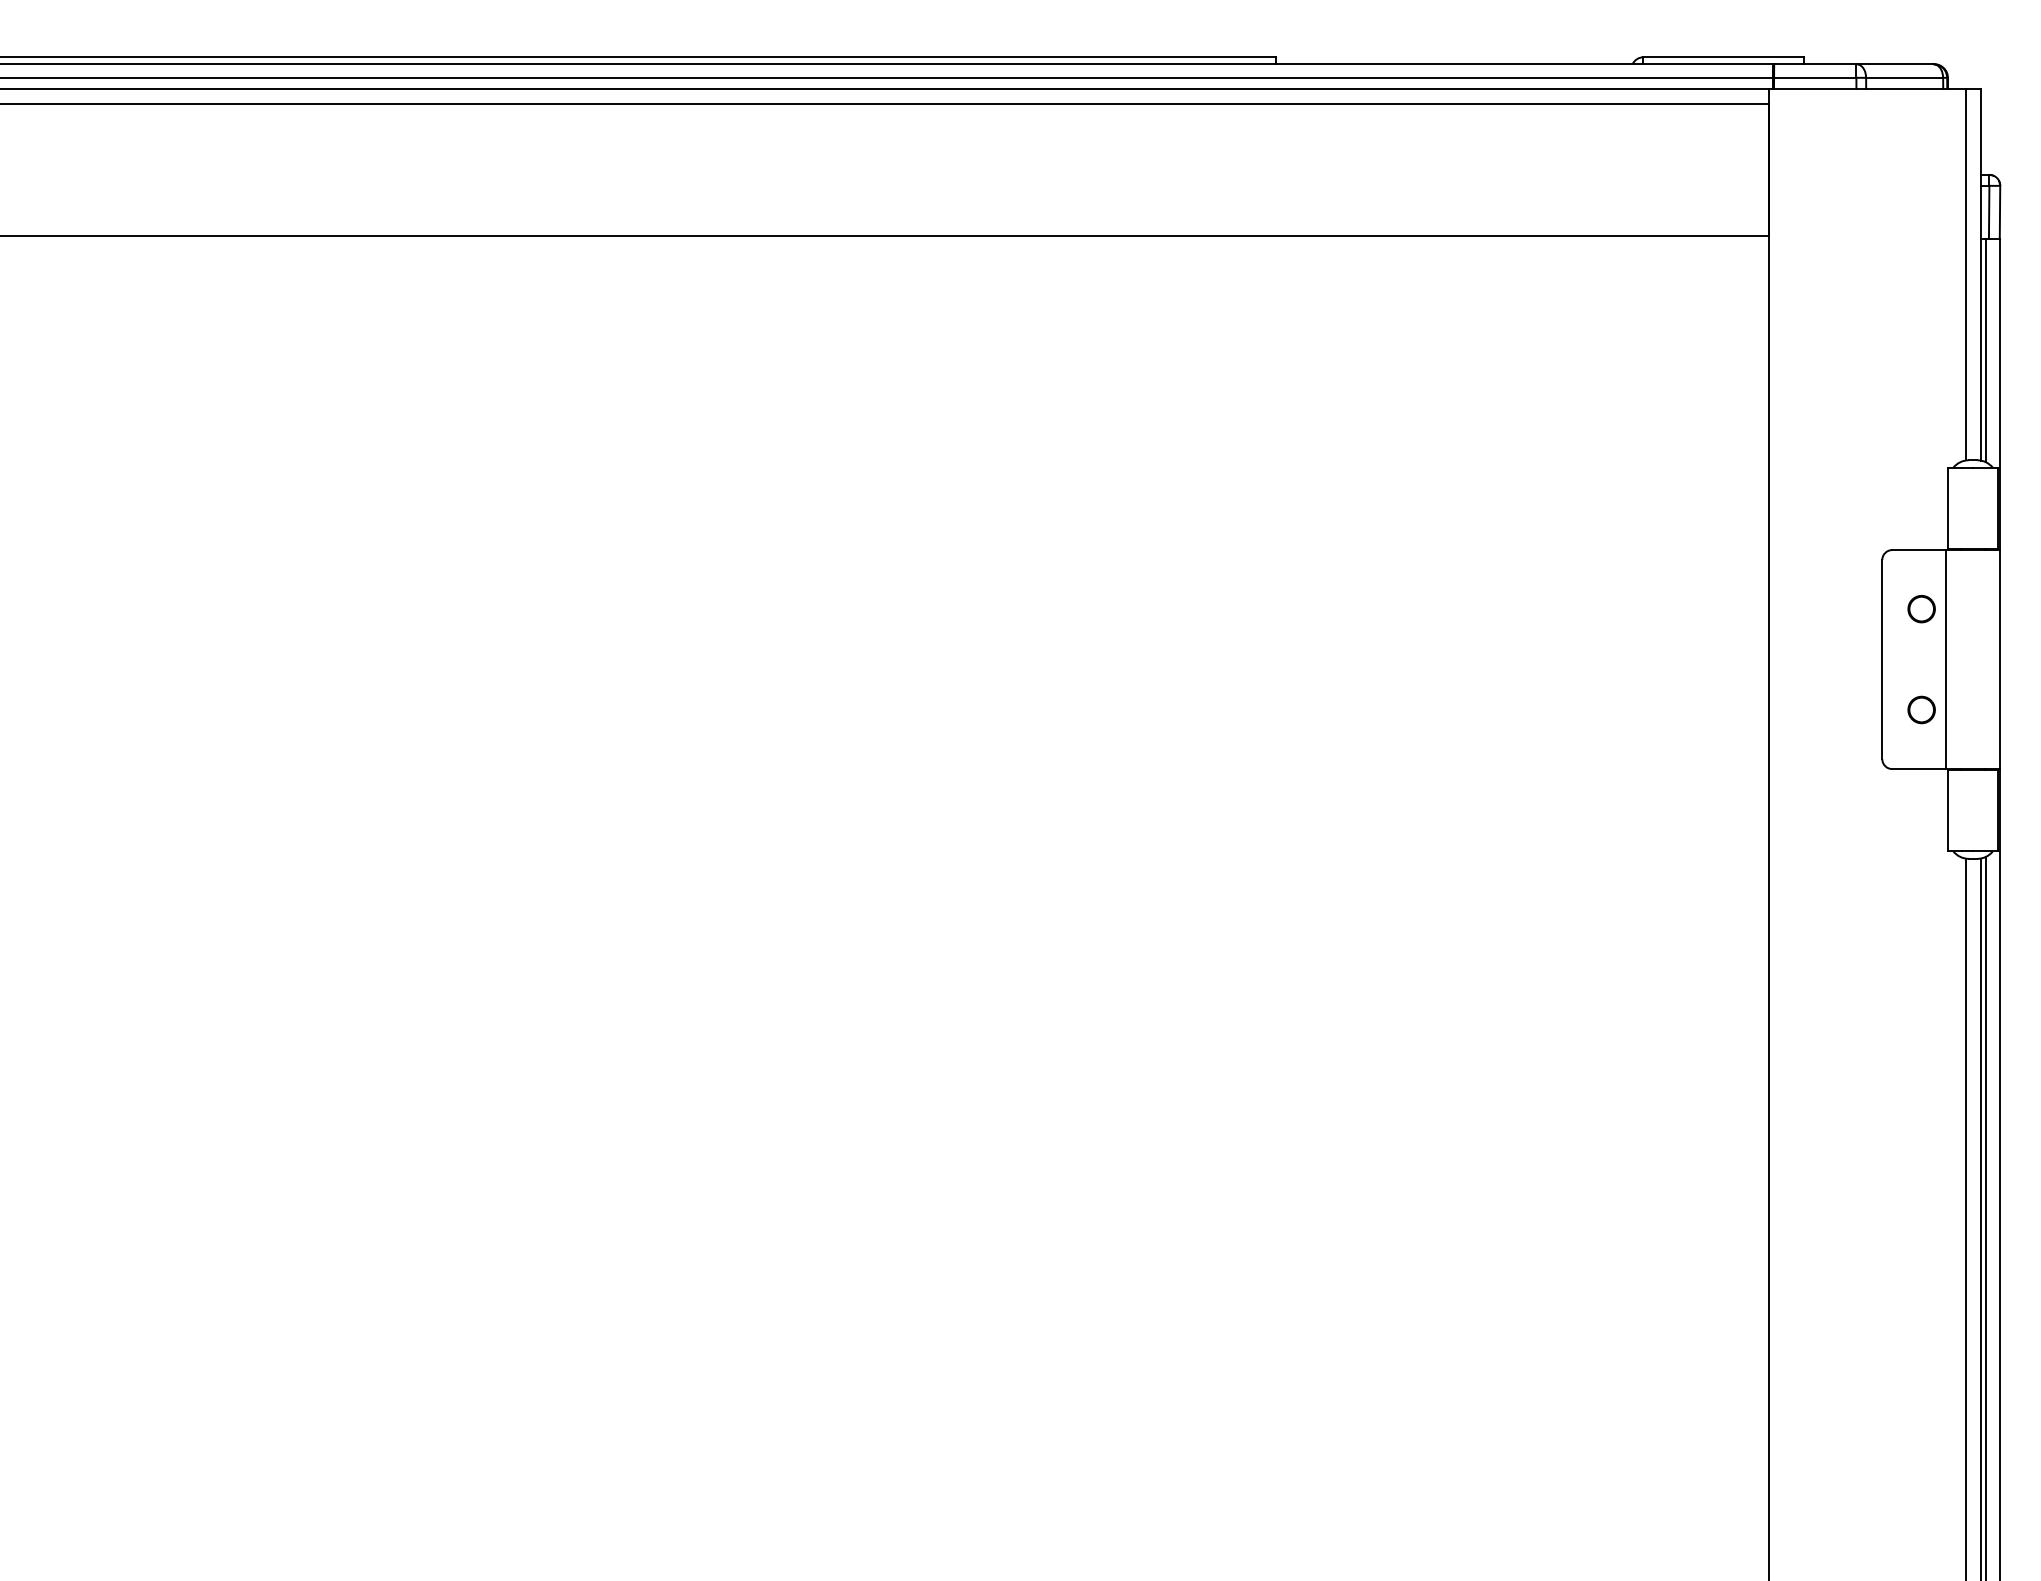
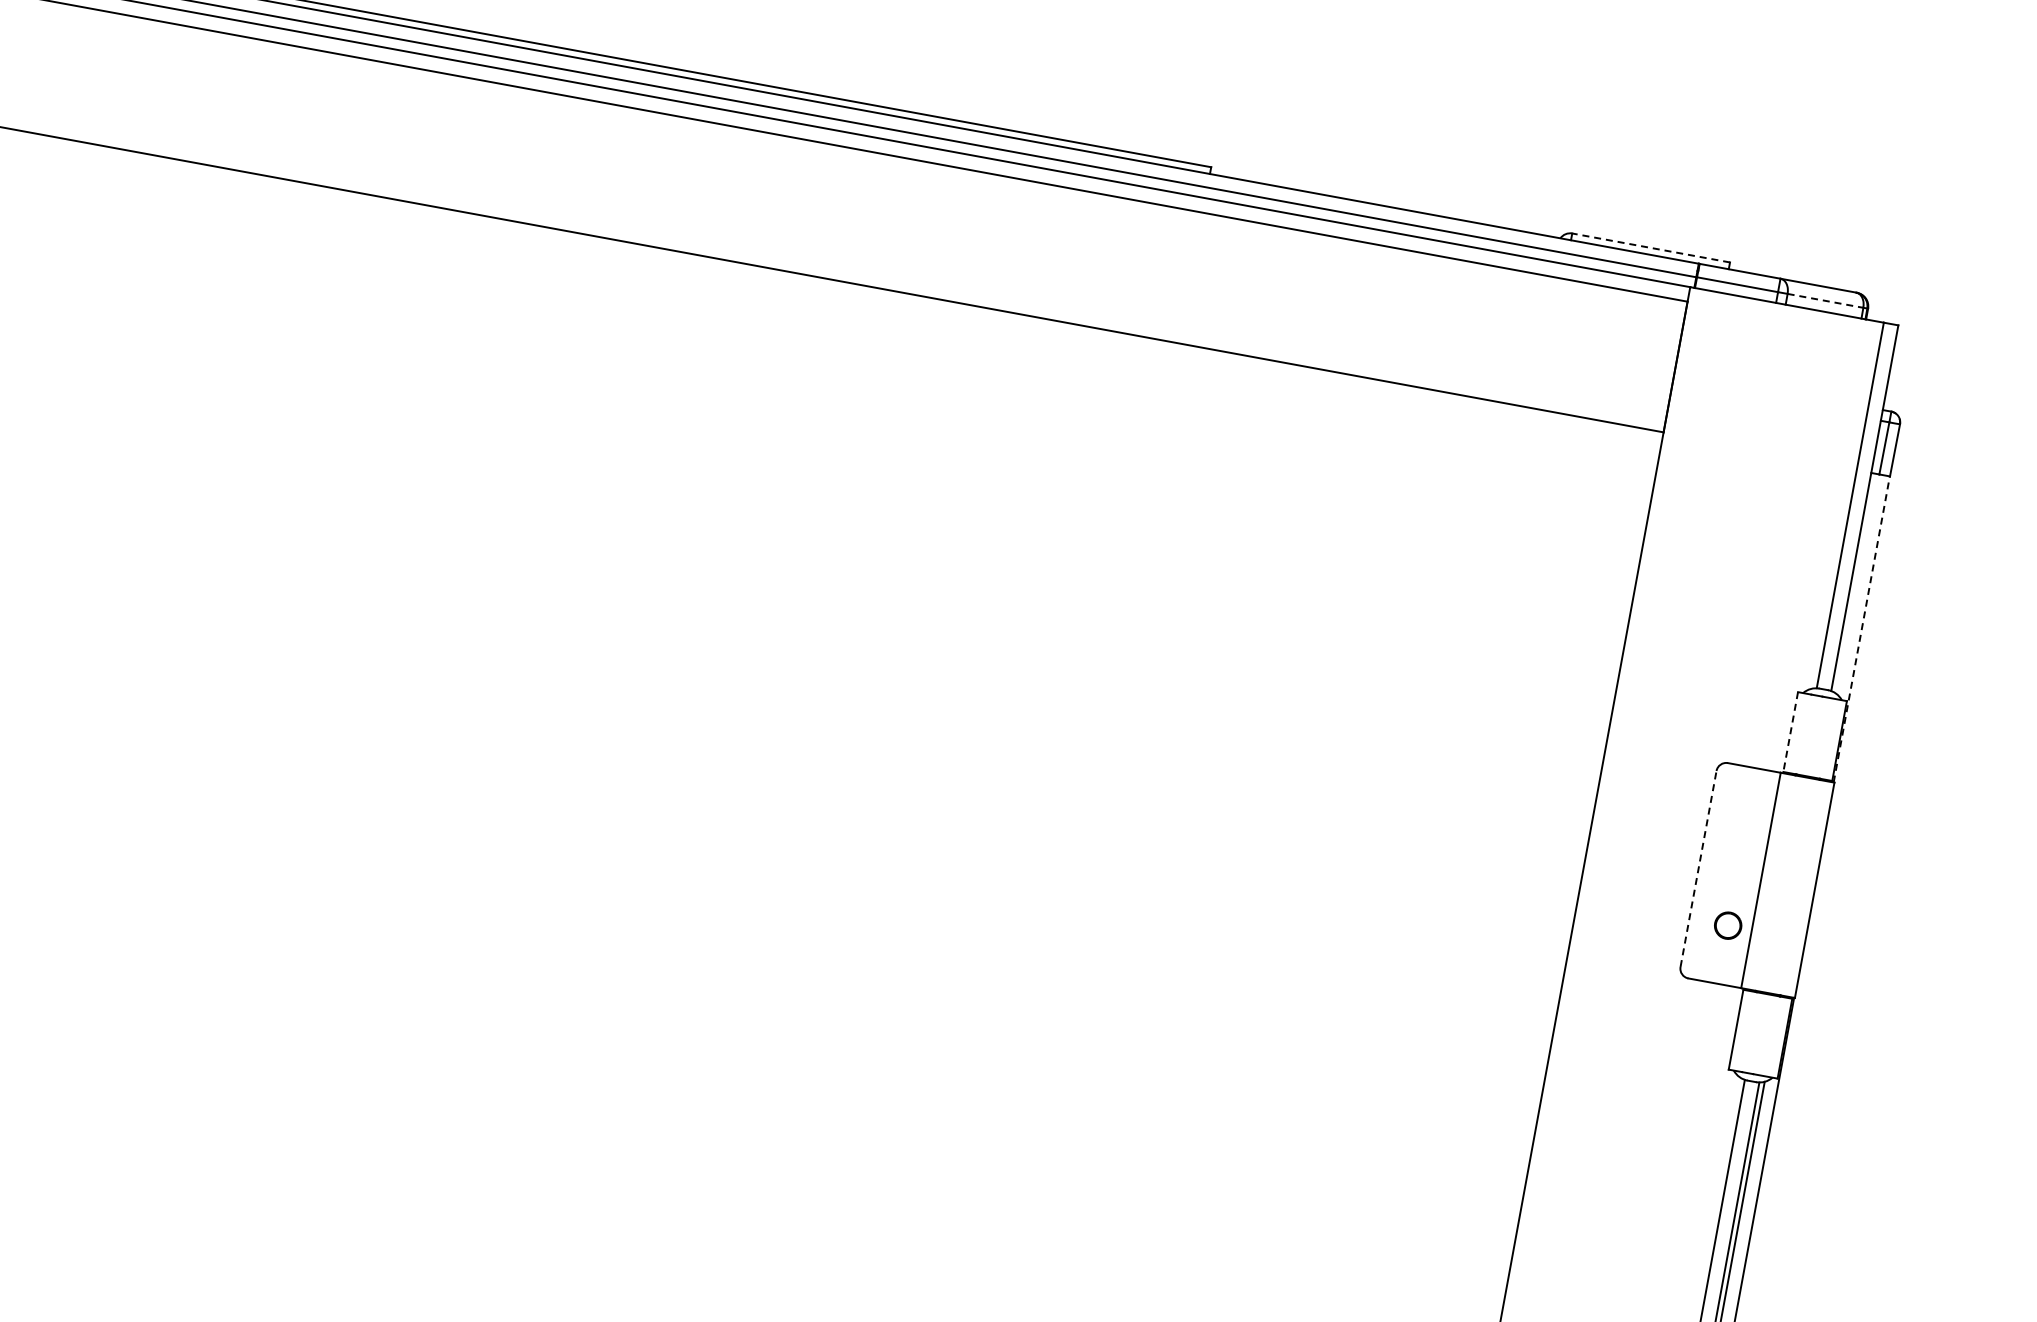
line: (1723, 57) -> (1651, 248), solid -> dashed
line: (1905, 77) -> (1826, 300), solid -> dashed
line: (1985, 350) -> (1855, 583), removed
line: (1999, 394) -> (1861, 629), solid -> dashed
line: (1948, 508) -> (1790, 732), solid -> dashed
part: (1921, 609) -> (1746, 826), removed
line: (1882, 659) -> (1698, 868), solid -> dashed

